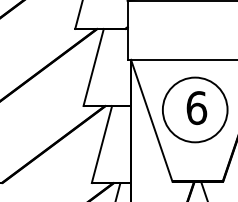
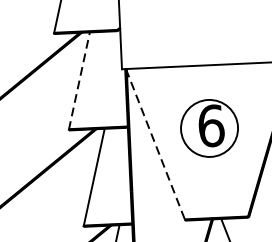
line: (93, 67) -> (79, 80), solid -> dashed
circle: (194, 109) -> (208, 127), size x0.7
line: (151, 121) -> (155, 145), solid -> dashed

